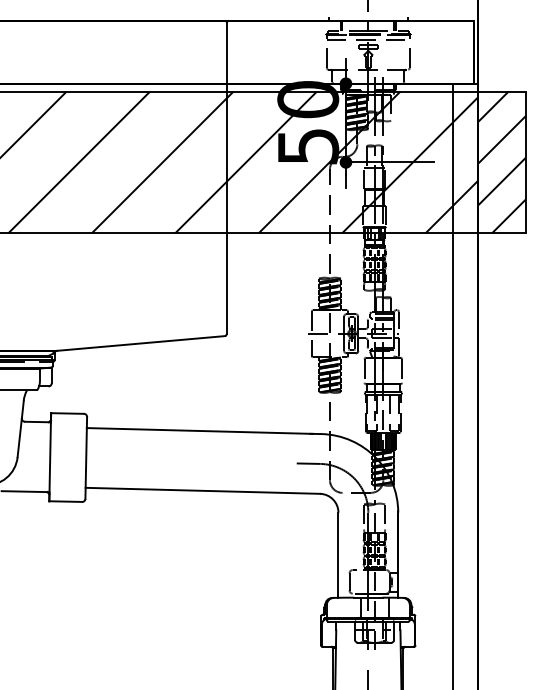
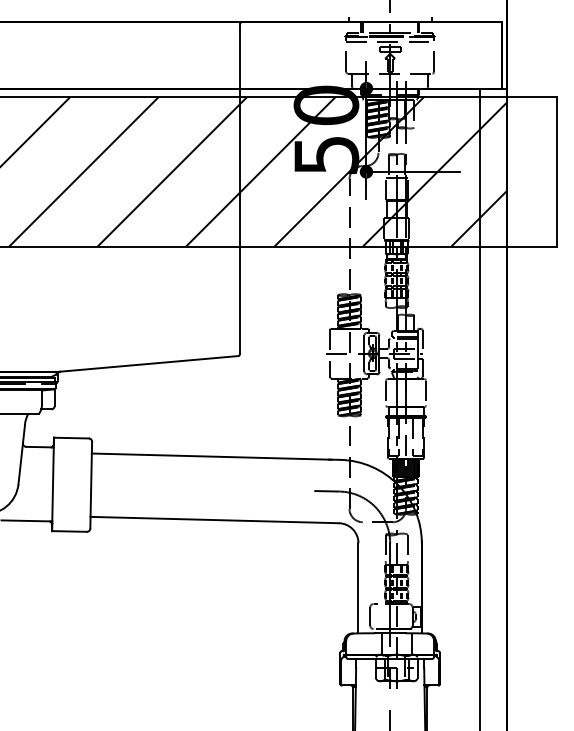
hatch: (501, 161) -> (531, 171), removed

